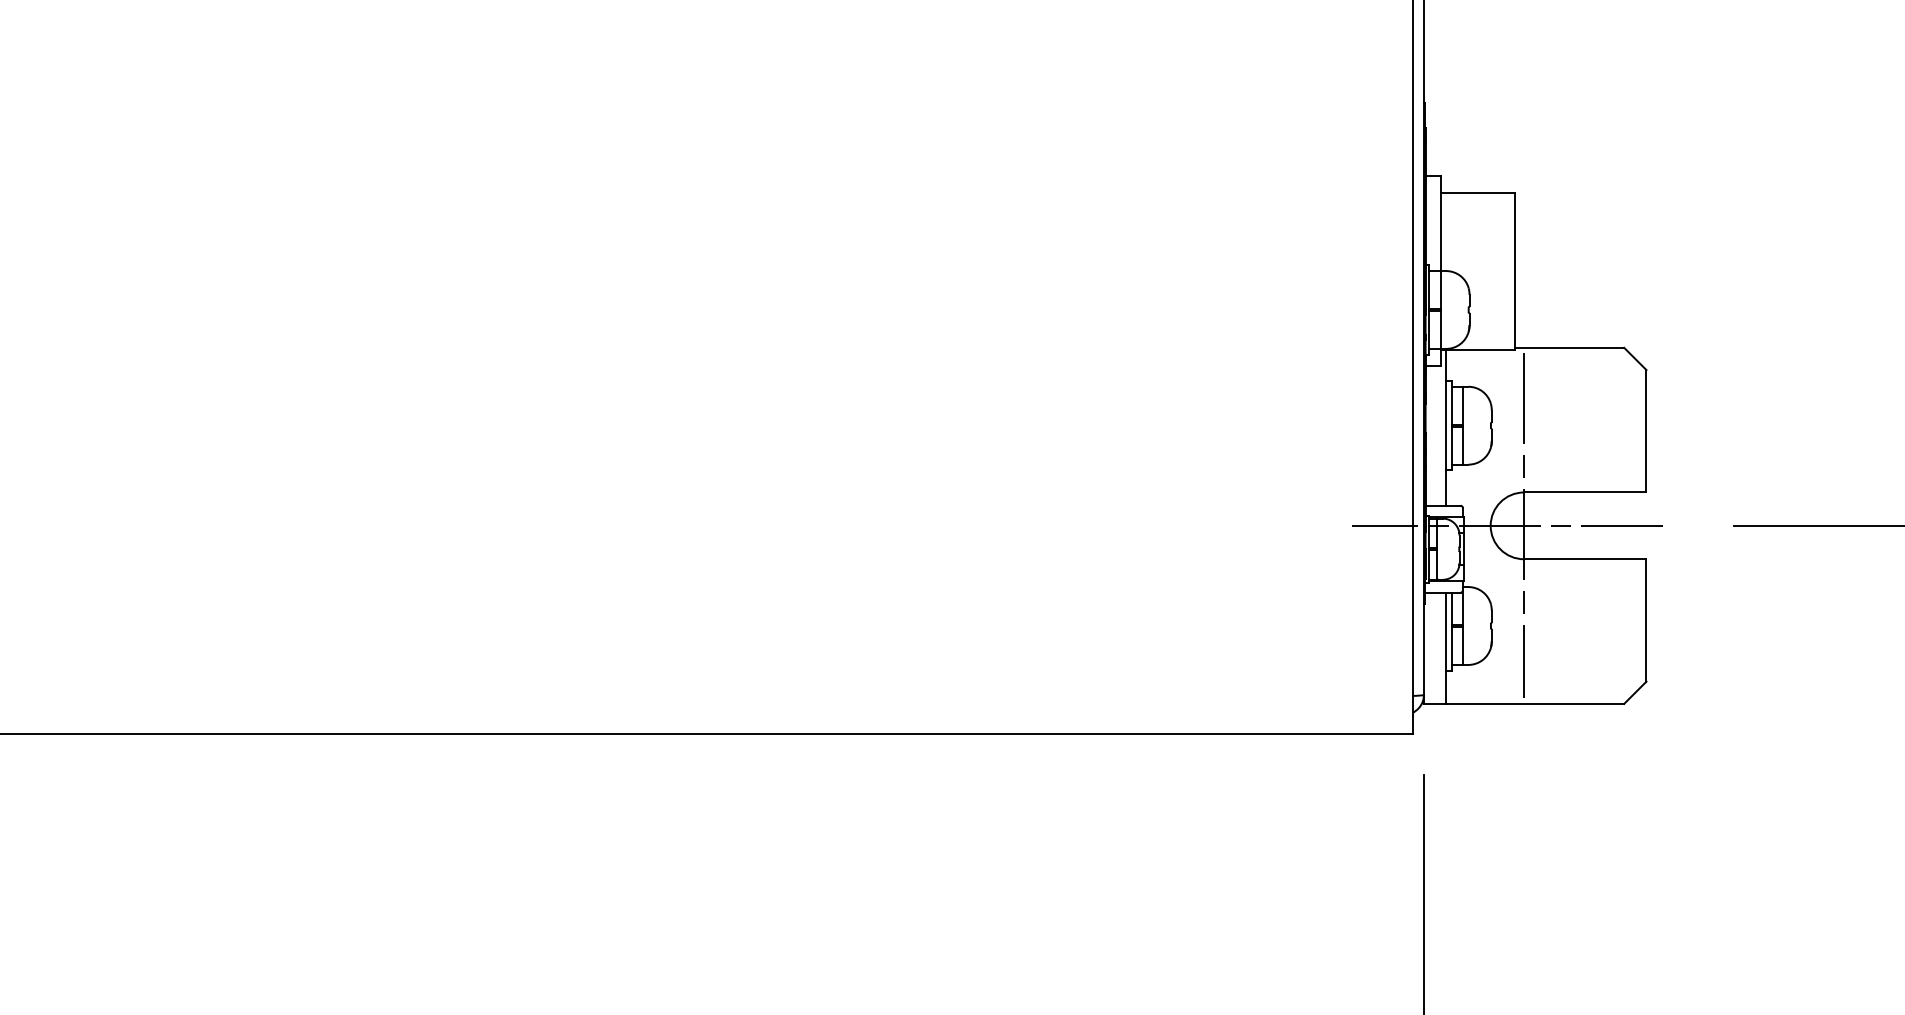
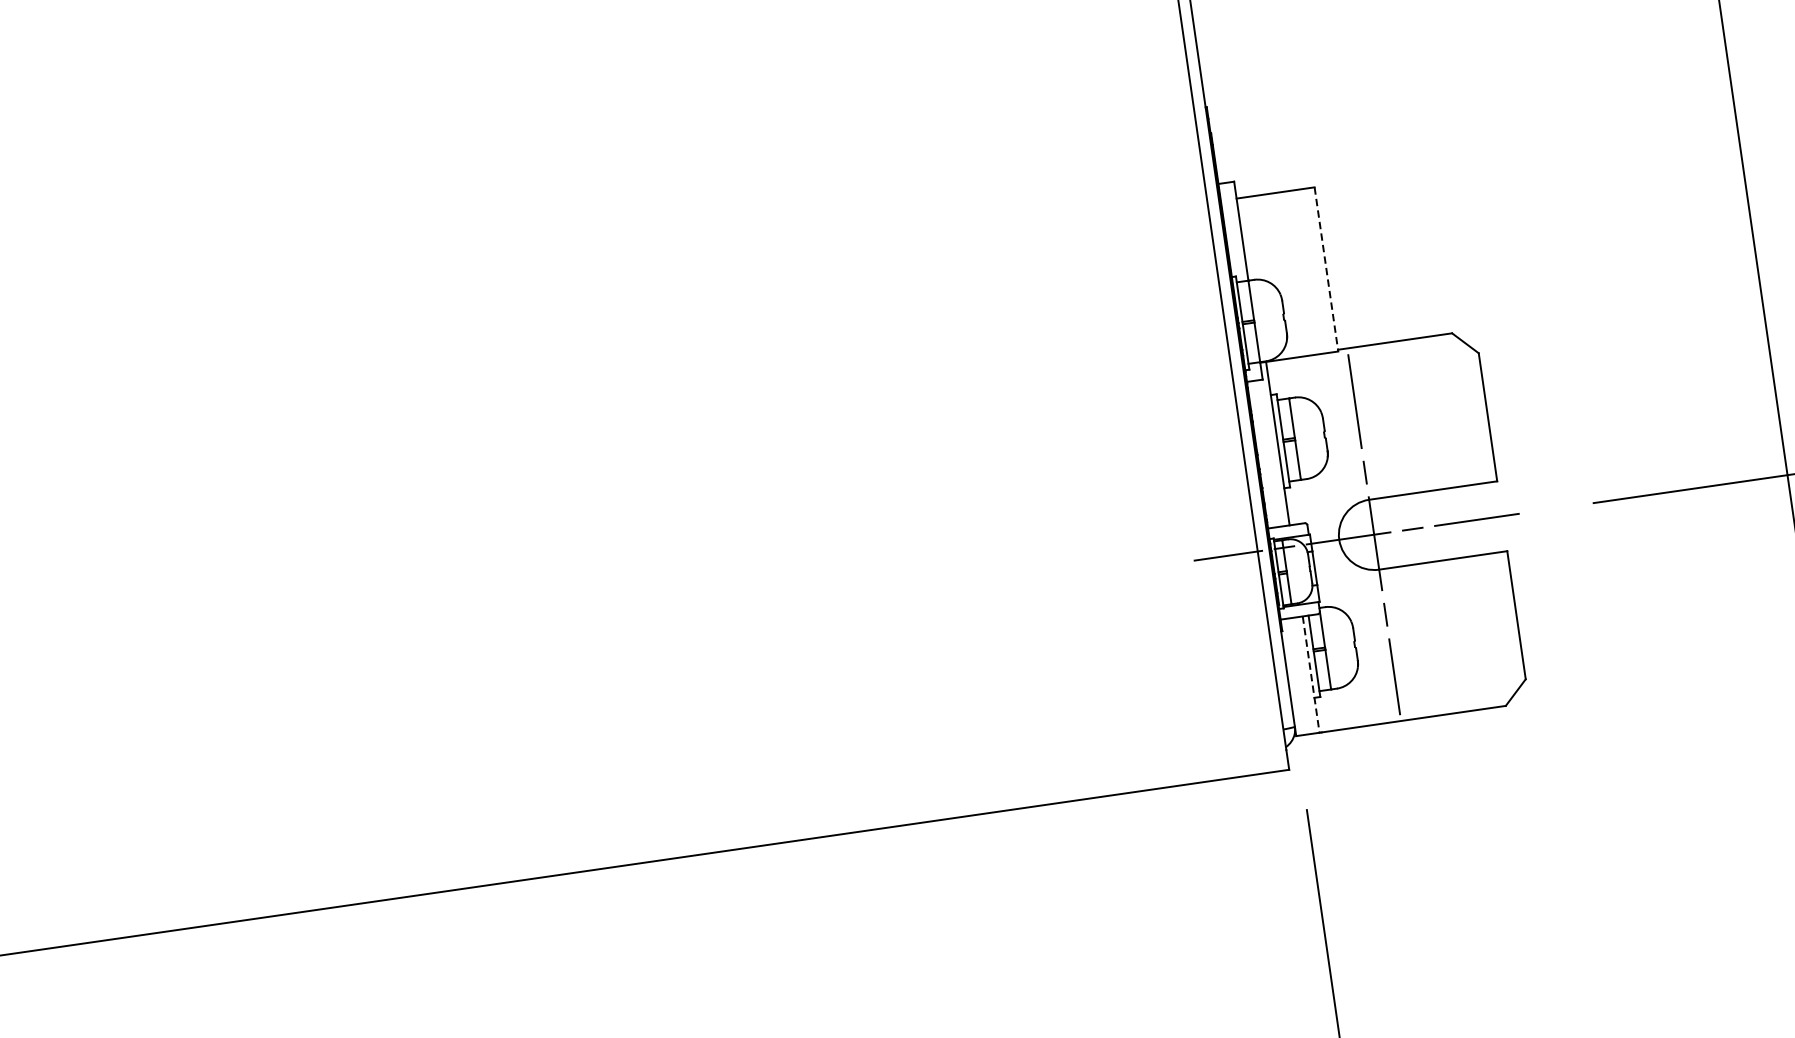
line: (1515, 271) -> (1326, 269), solid -> dashed
line: (1446, 648) -> (1311, 674), solid -> dashed

